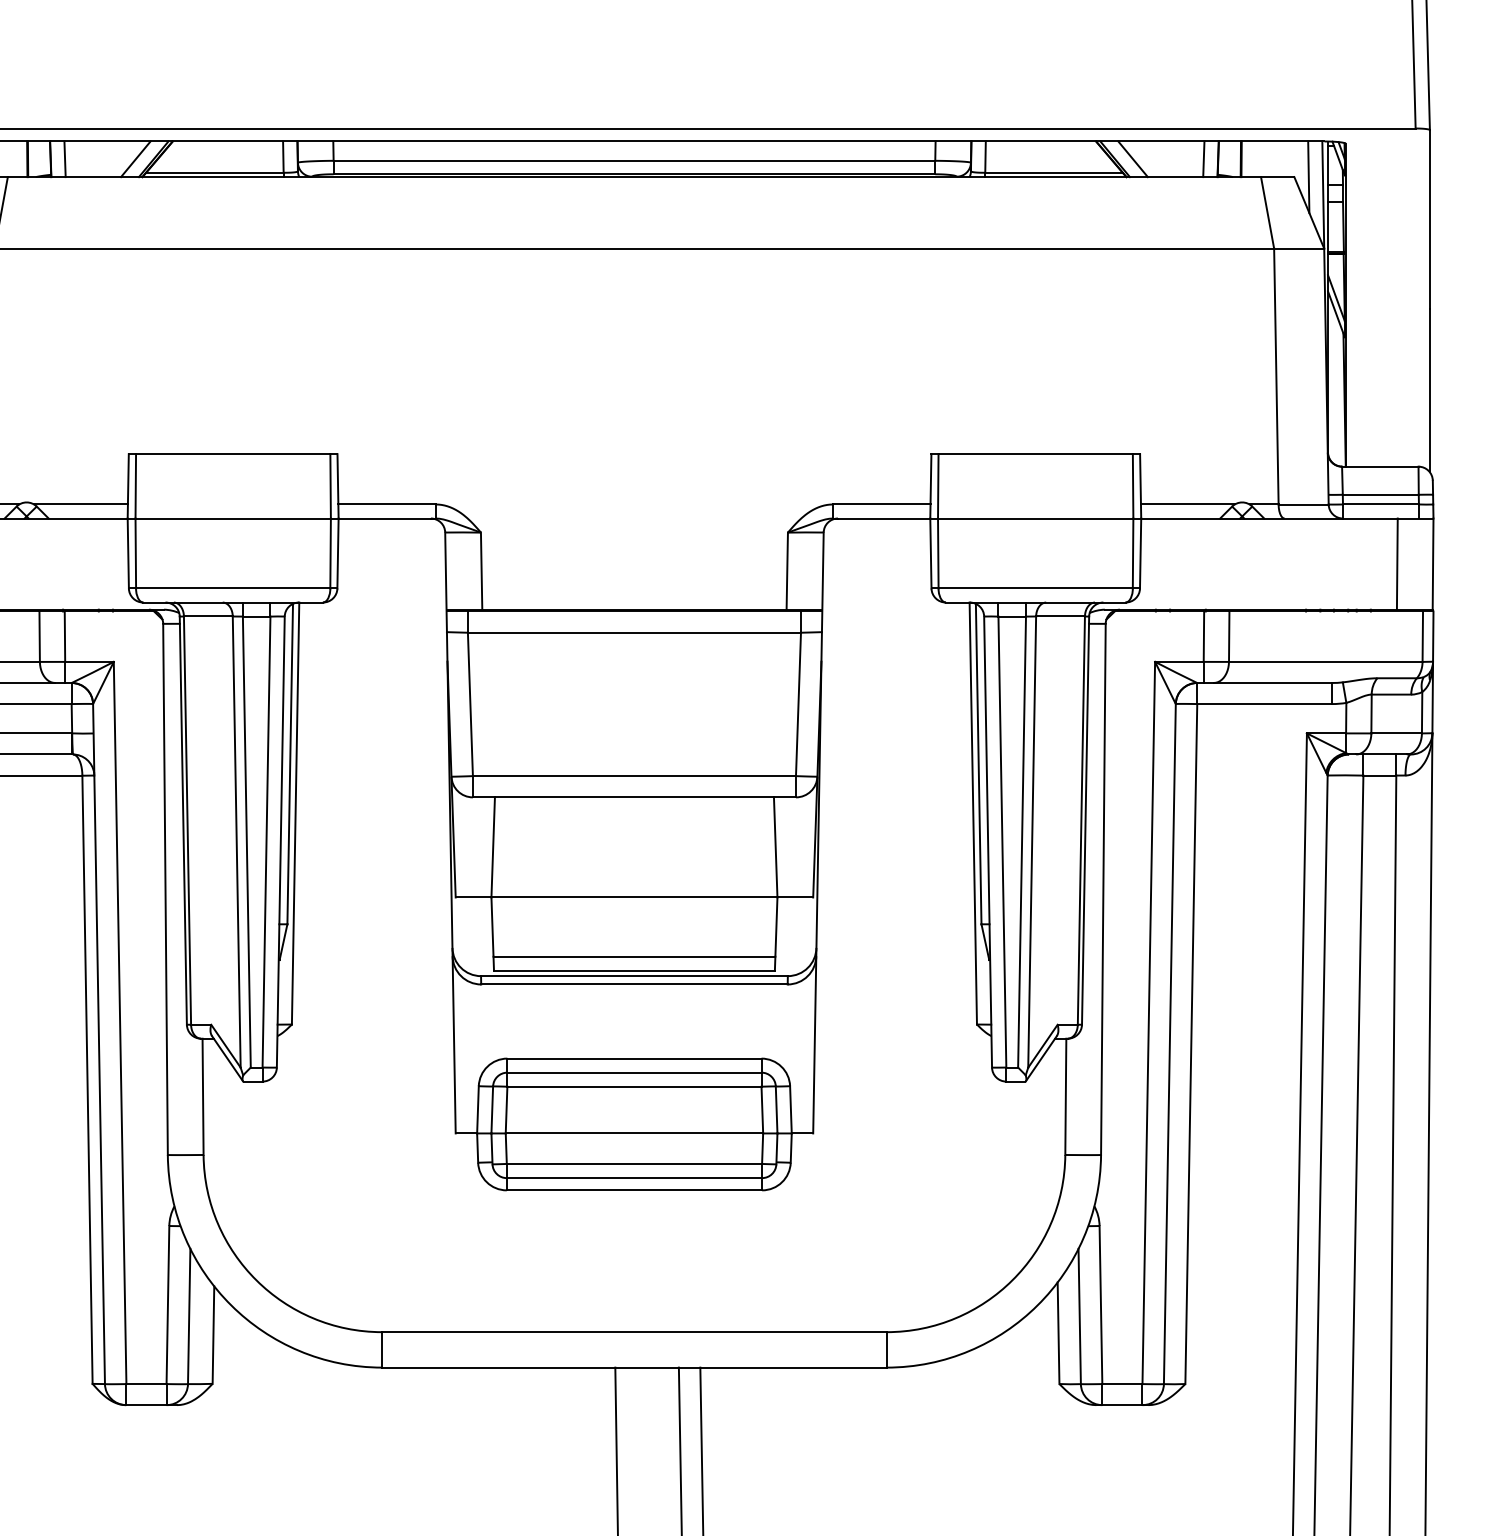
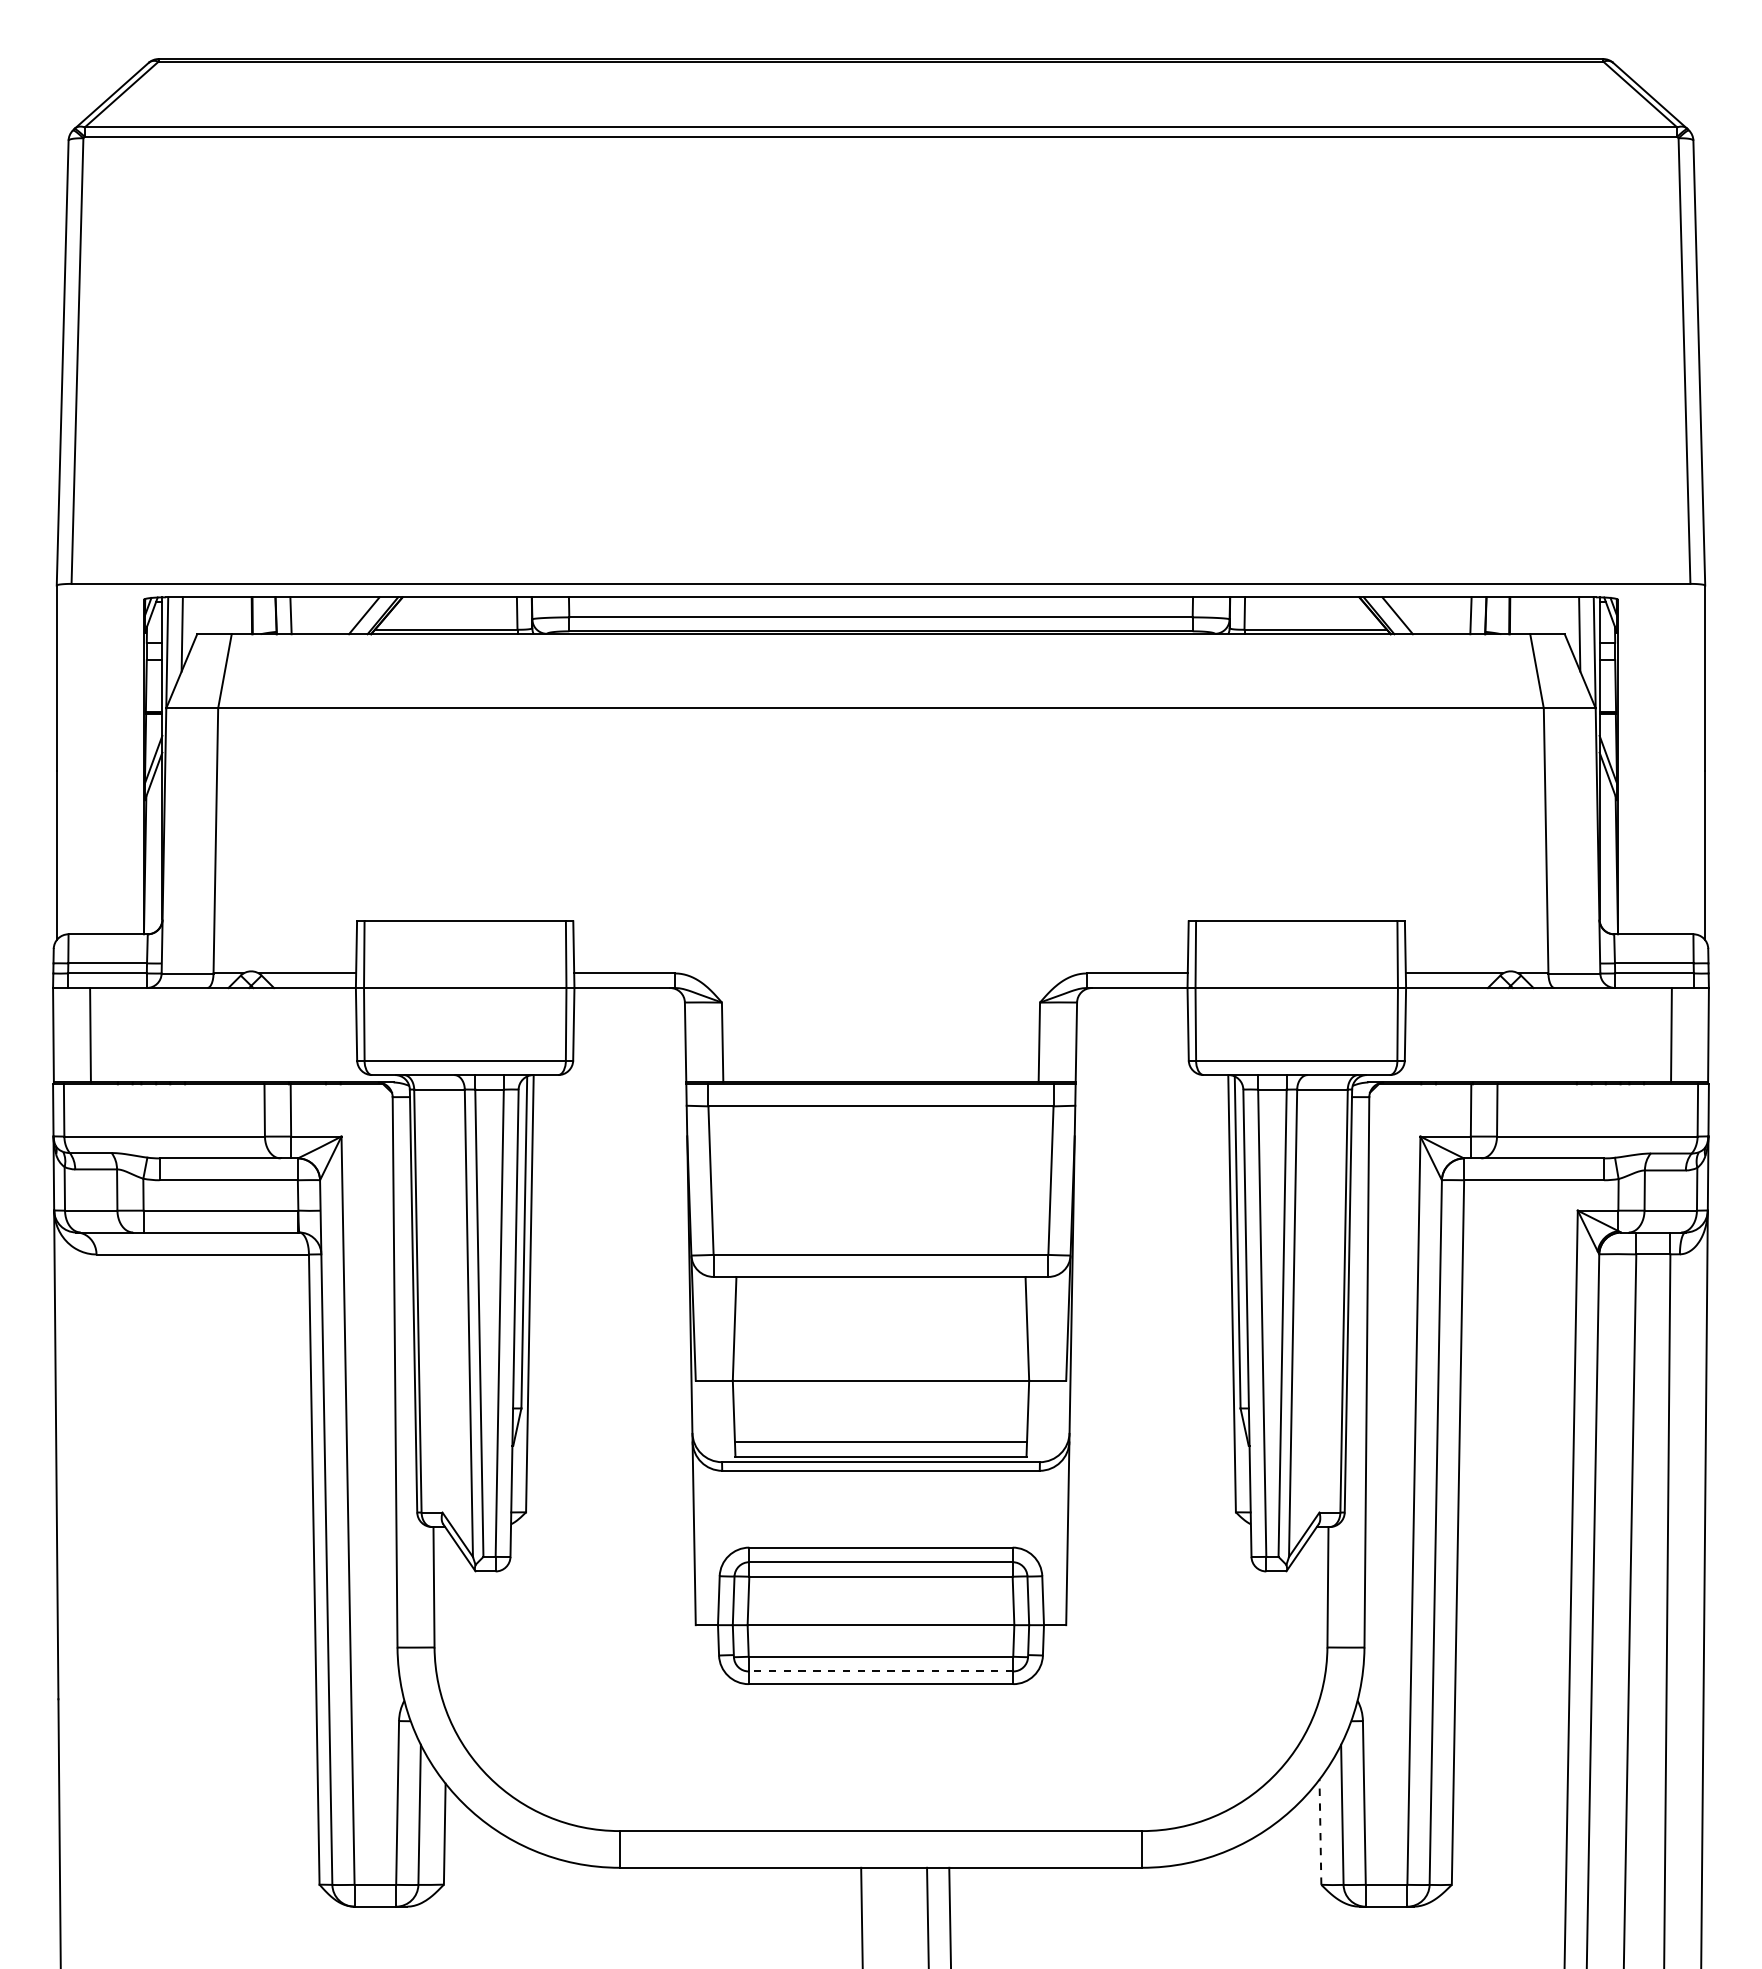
line: (633, 1178) -> (880, 1671), solid -> dashed
line: (1058, 1333) -> (1320, 1832), solid -> dashed

